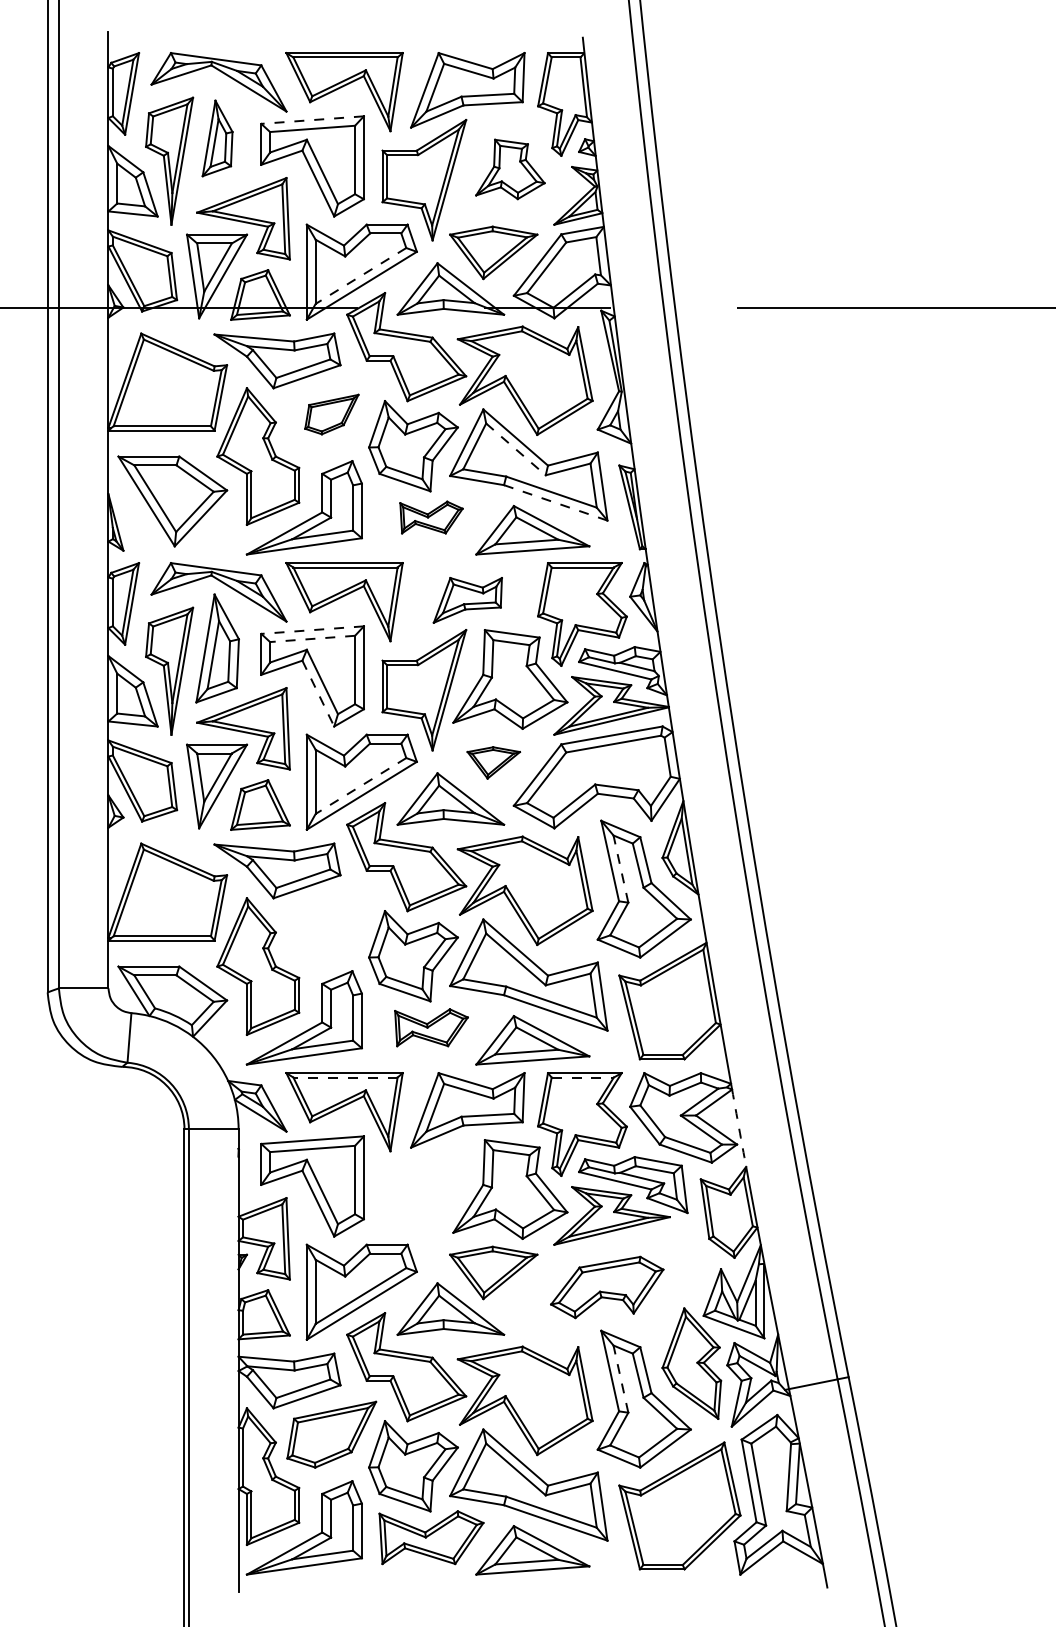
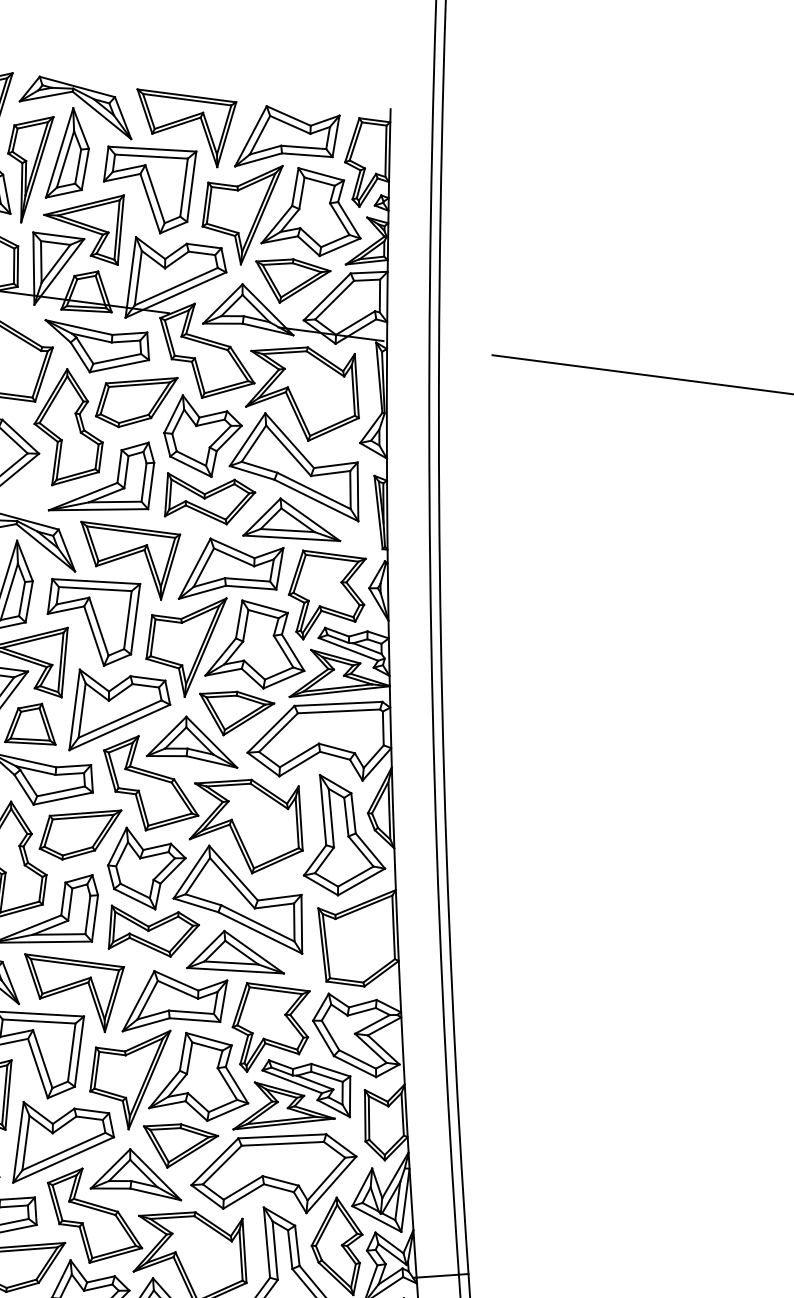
line: (312, 120) -> (152, 149), dashed -> solid
part: (217, 138) -> (69, 154), size x1.43
part: (510, 169) -> (314, 212), size x1.67
line: (360, 276) -> (175, 287), dashed -> solid
part: (331, 414) -> (136, 400), size x1.67
line: (516, 449) -> (289, 450), dashed -> solid
line: (555, 502) -> (316, 500), dashed -> solid
part: (431, 517) -> (209, 499), size x1.67
part: (467, 600) -> (230, 573), size x1.67
line: (312, 630) -> (96, 581), dashed -> solid
line: (312, 638) -> (95, 588), dashed -> solid
line: (318, 693) -> (94, 635), dashed -> solid
part: (493, 762) -> (235, 713), size x1.67
line: (360, 786) -> (119, 719), dashed -> solid
line: (620, 868) -> (331, 817), dashed -> solid
part: (331, 924) -> (79, 833), added
part: (431, 1027) -> (153, 931), size x1.43
line: (345, 1077) -> (74, 964), dashed -> solid
line: (583, 1077) -> (276, 990), dashed -> solid
arc: (739, 1128) -> (403, 1051), dashed -> solid
part: (424, 1200) -> (128, 1077), added
part: (606, 1287) -> (273, 1171), size x1.67
line: (620, 1378) -> (274, 1250), dashed -> solid

